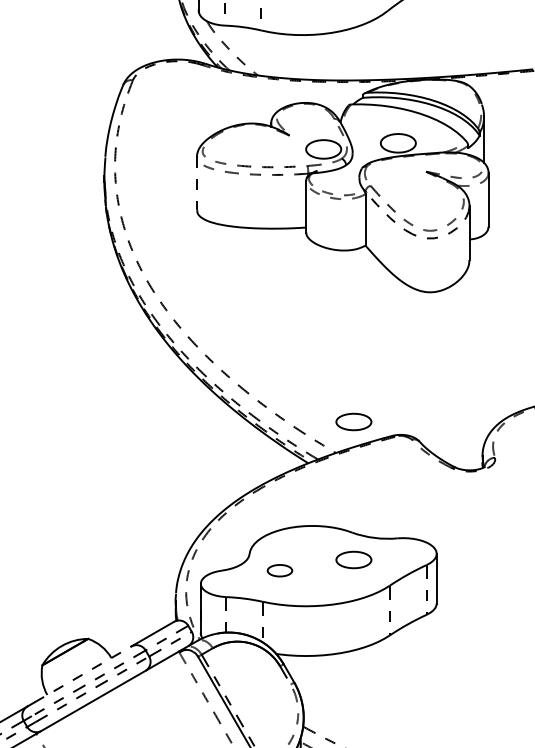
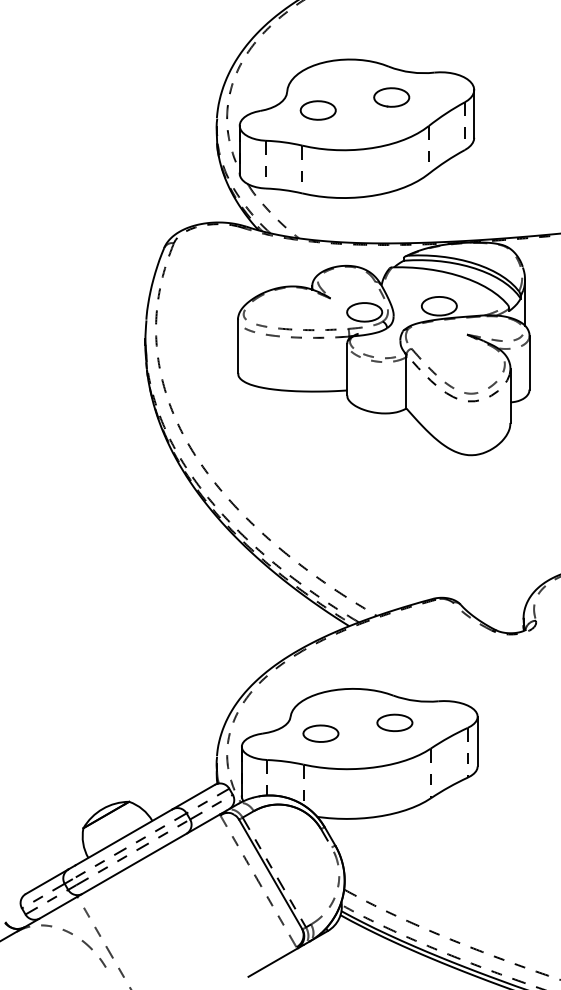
line: (197, 183) -> (238, 346), dashed -> solid
part: (353, 421) -> (394, 584), removed
part: (279, 570) -> (320, 733), size x1.43
line: (82, 674) -> (123, 837), dashed -> solid

